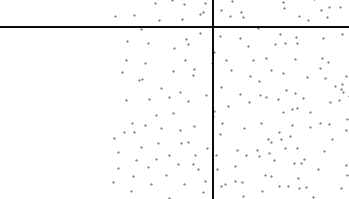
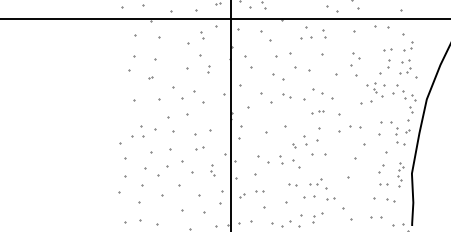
part: (290, 110) -> (317, 112), size x0.71
part: (299, 161) -> (315, 181), moved
part: (196, 162) -> (212, 170), size x0.62

